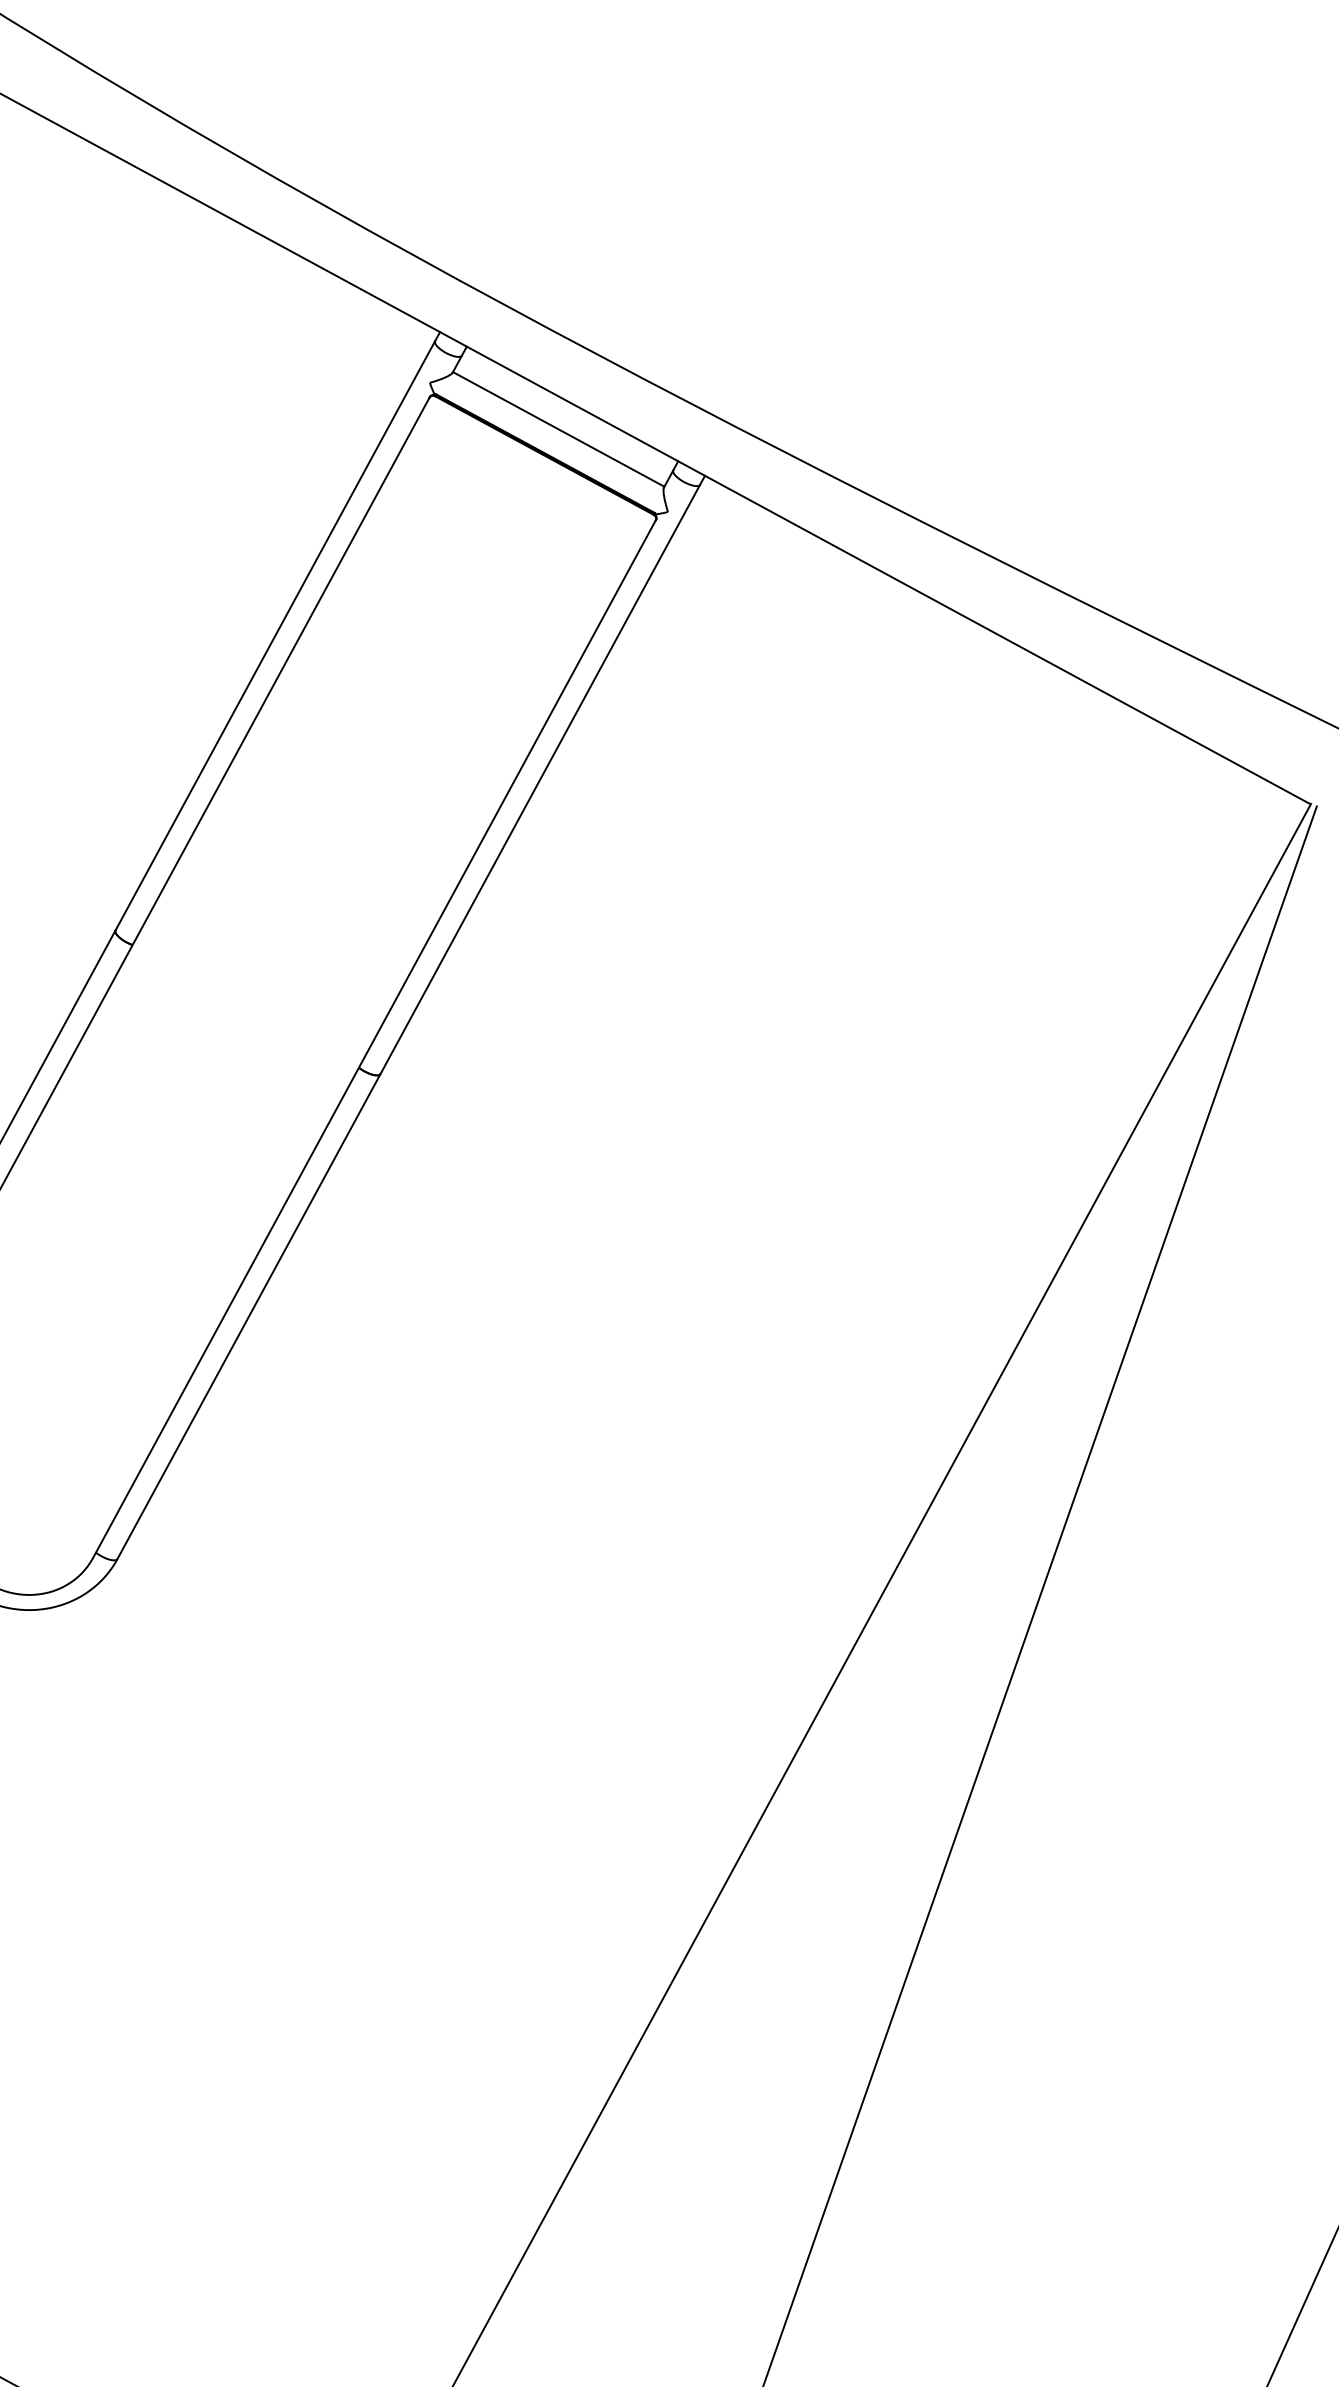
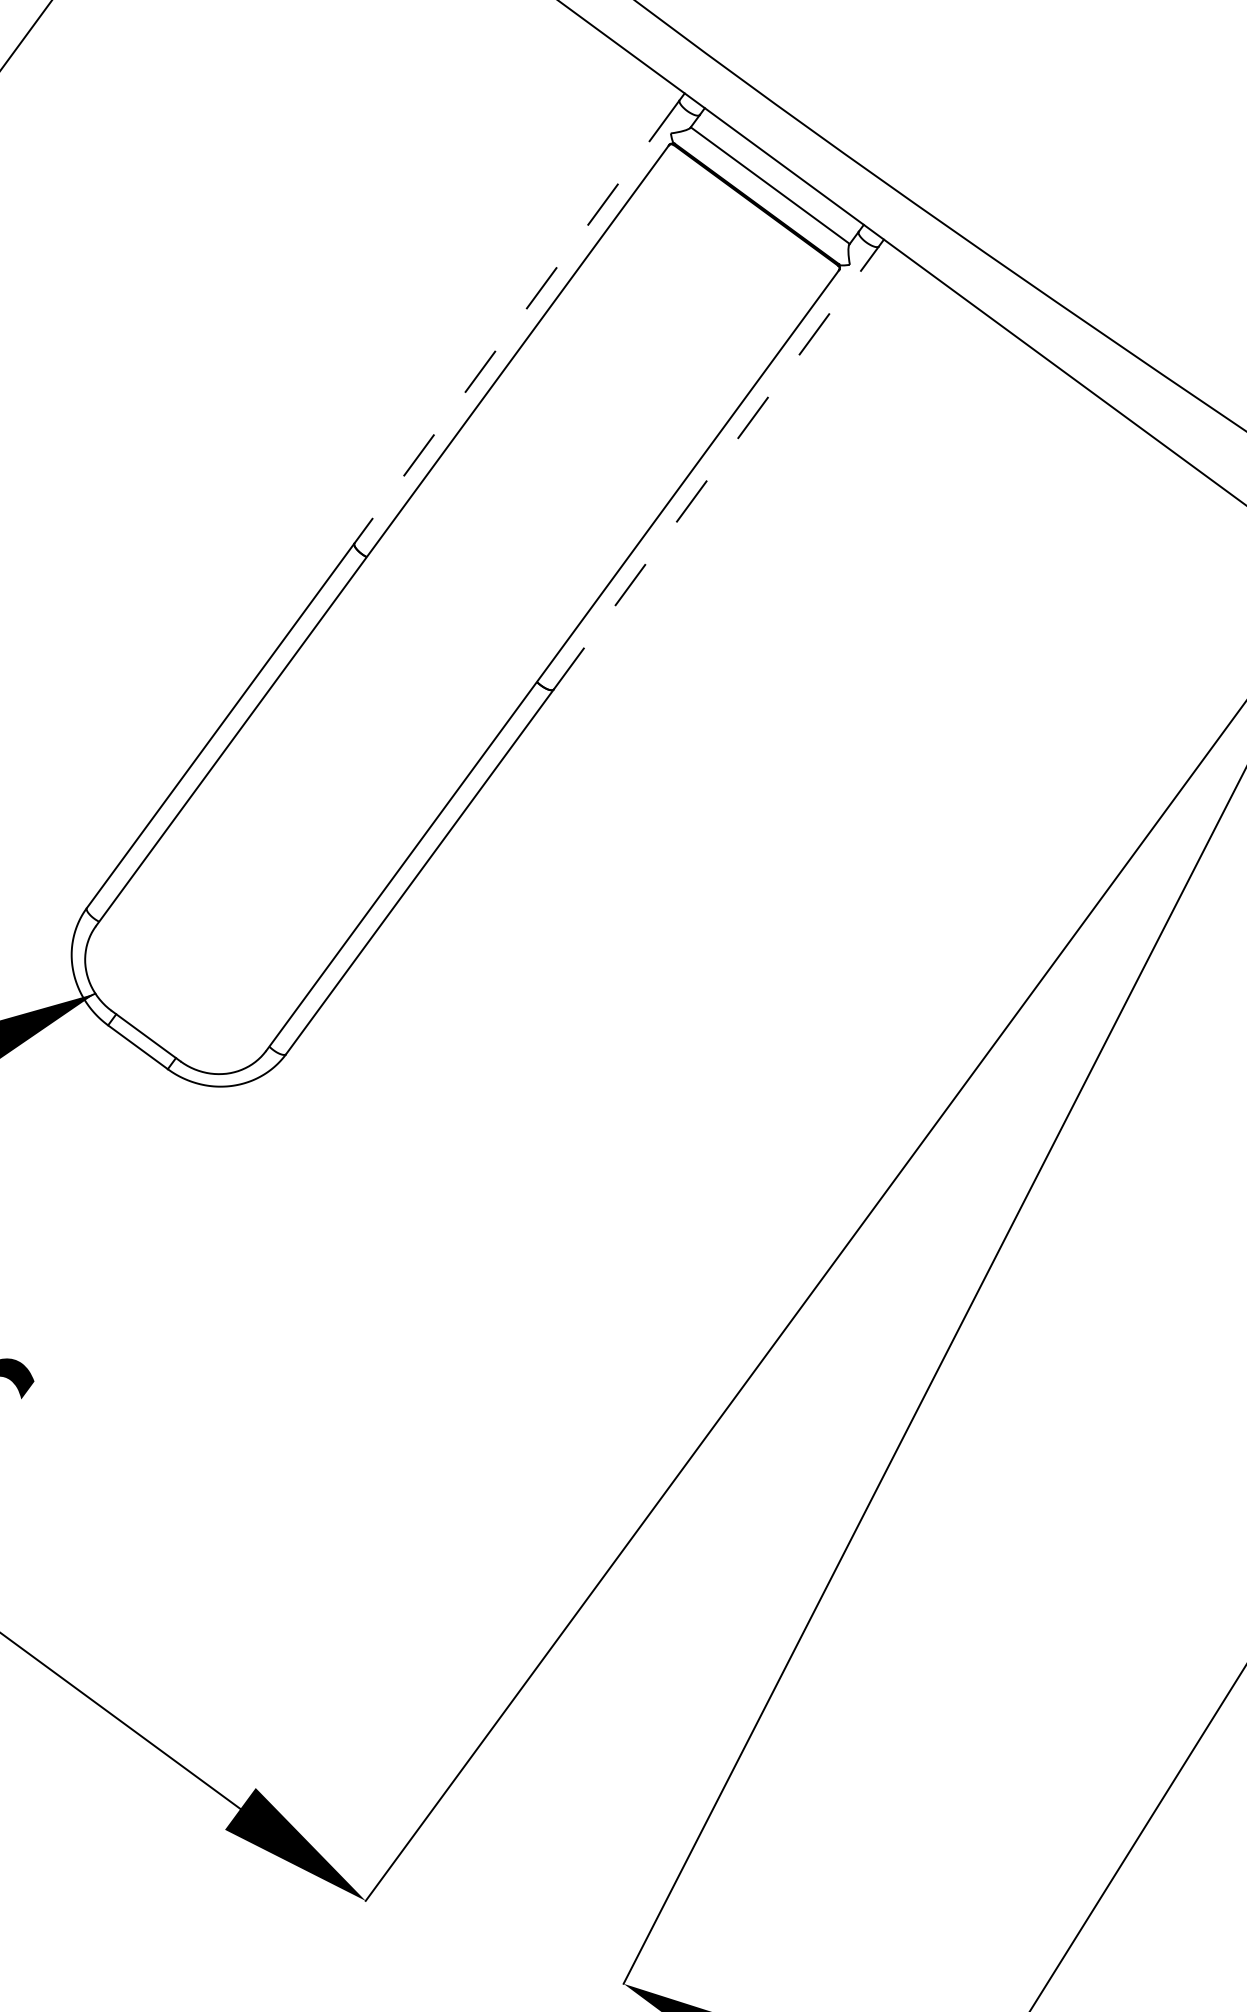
line: (275, 635) -> (517, 321), solid -> dashed
line: (540, 778) -> (716, 467), solid -> dashed

